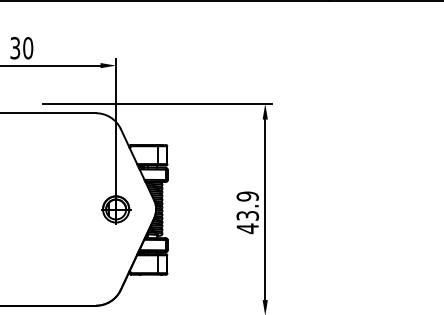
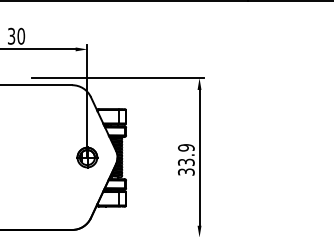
text: (246, 229) -> (185, 172), 43.9 -> 33.9

